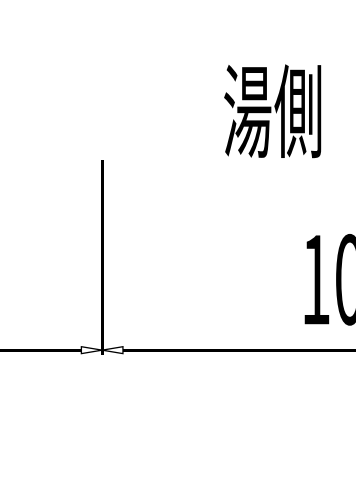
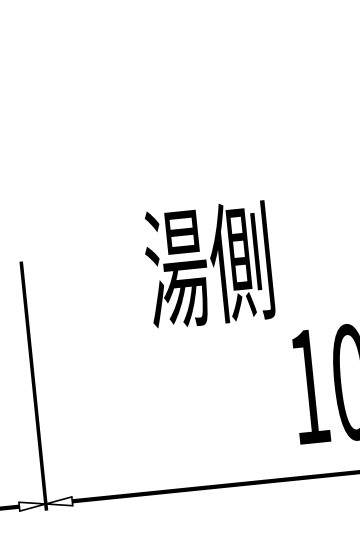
text: (272, 111) -> (208, 265), moved

